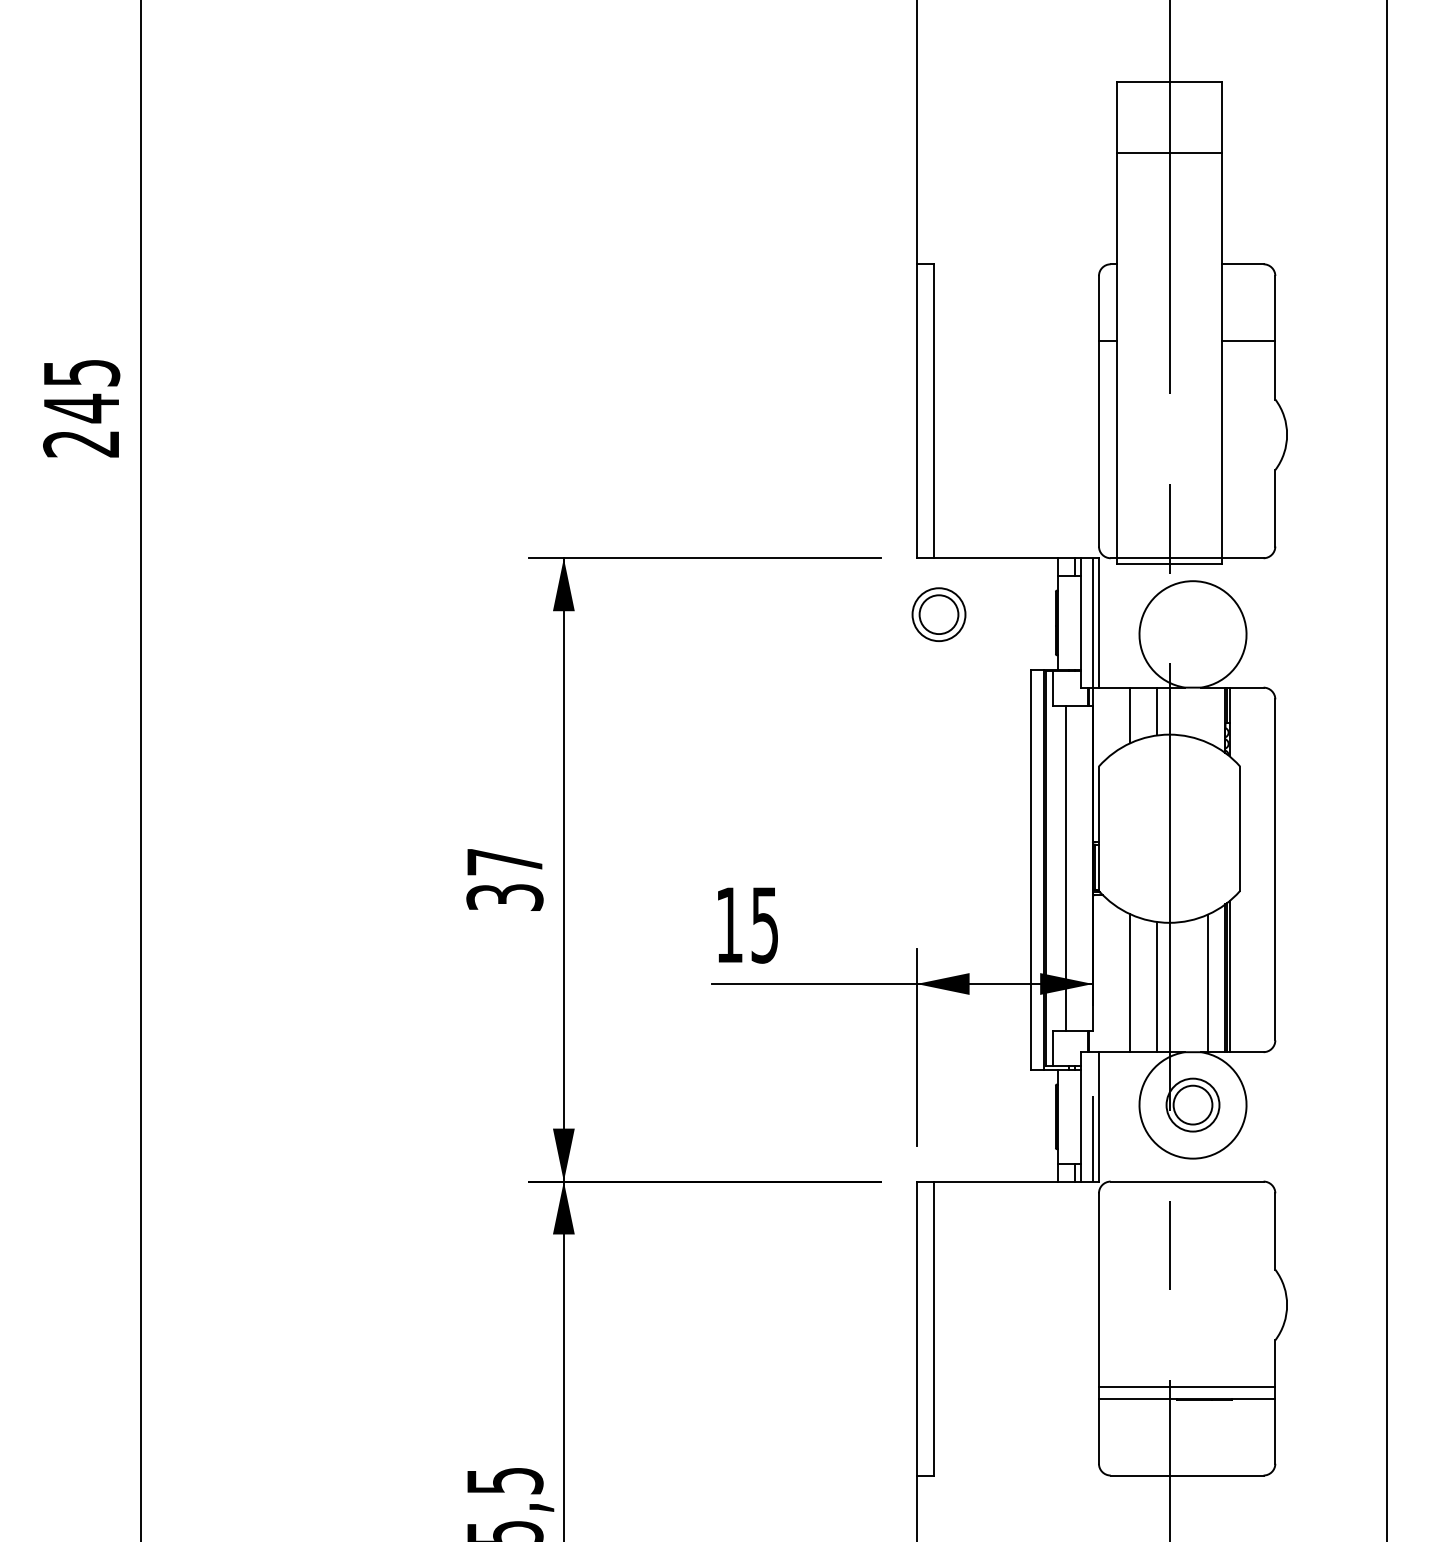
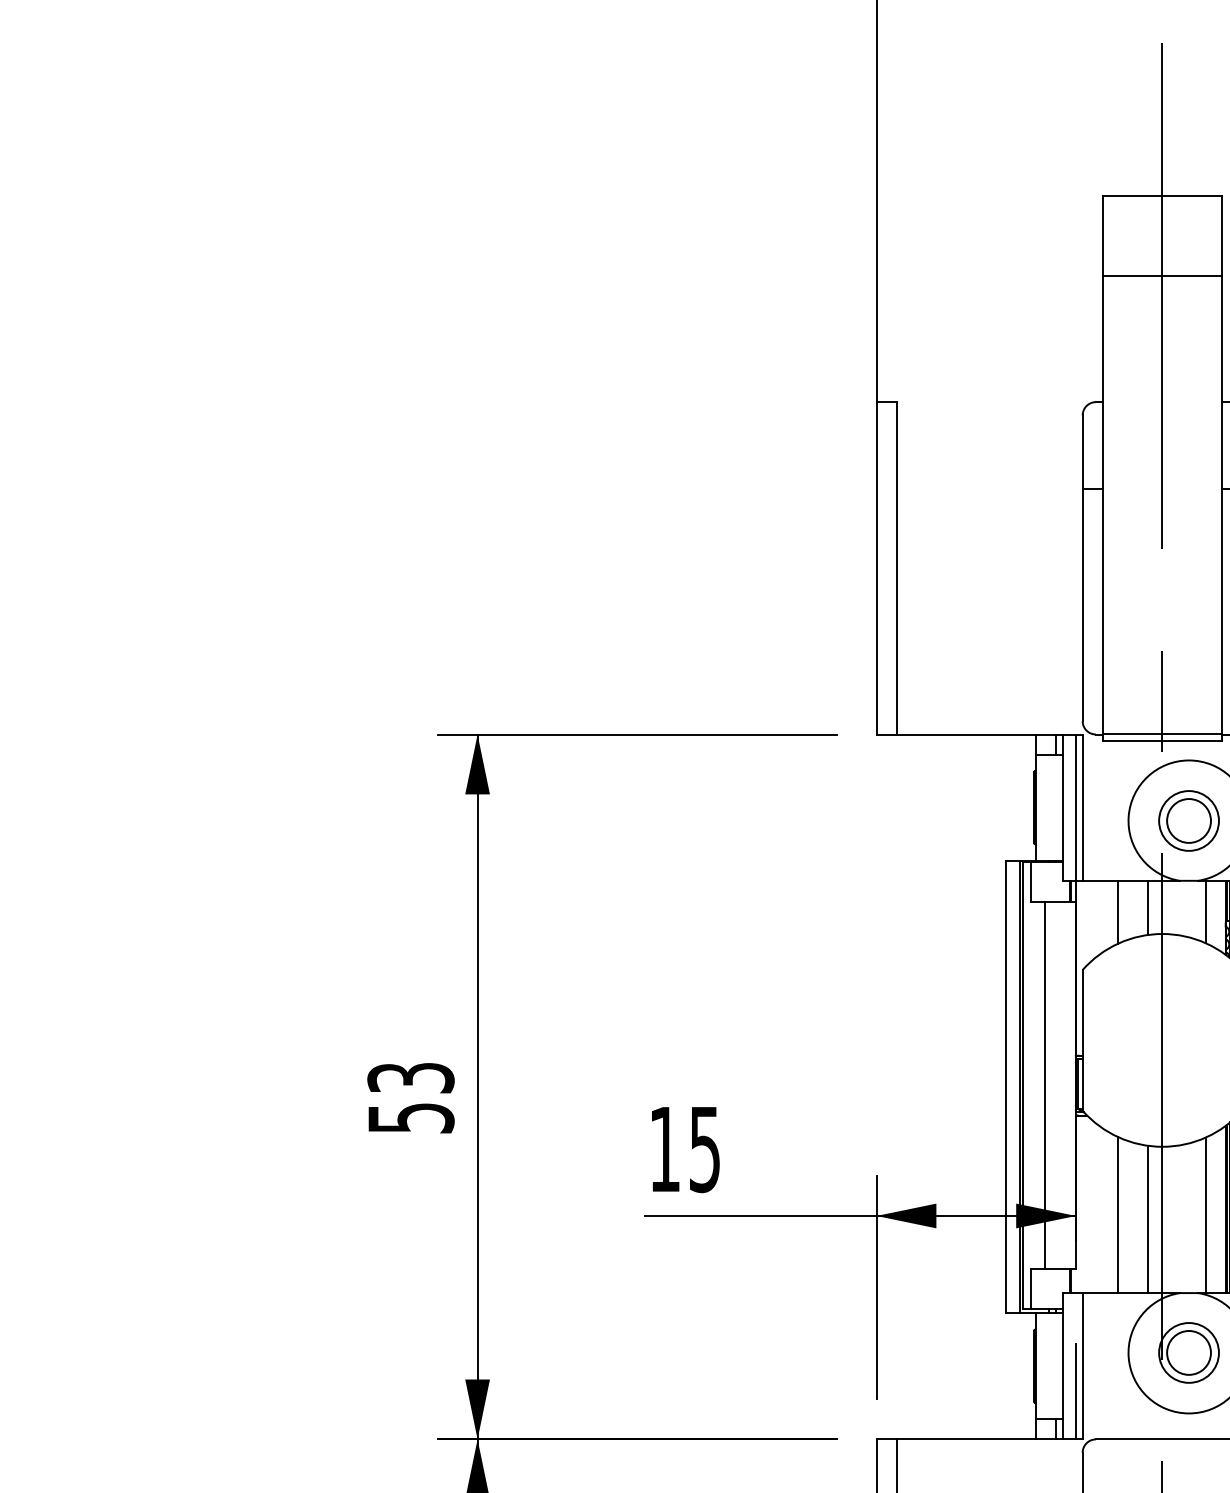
part: (938, 614) -> (1188, 820), moved
line: (1207, 714) -> (1205, 911), added
text: (504, 879) -> (410, 1097), 37 -> 53

